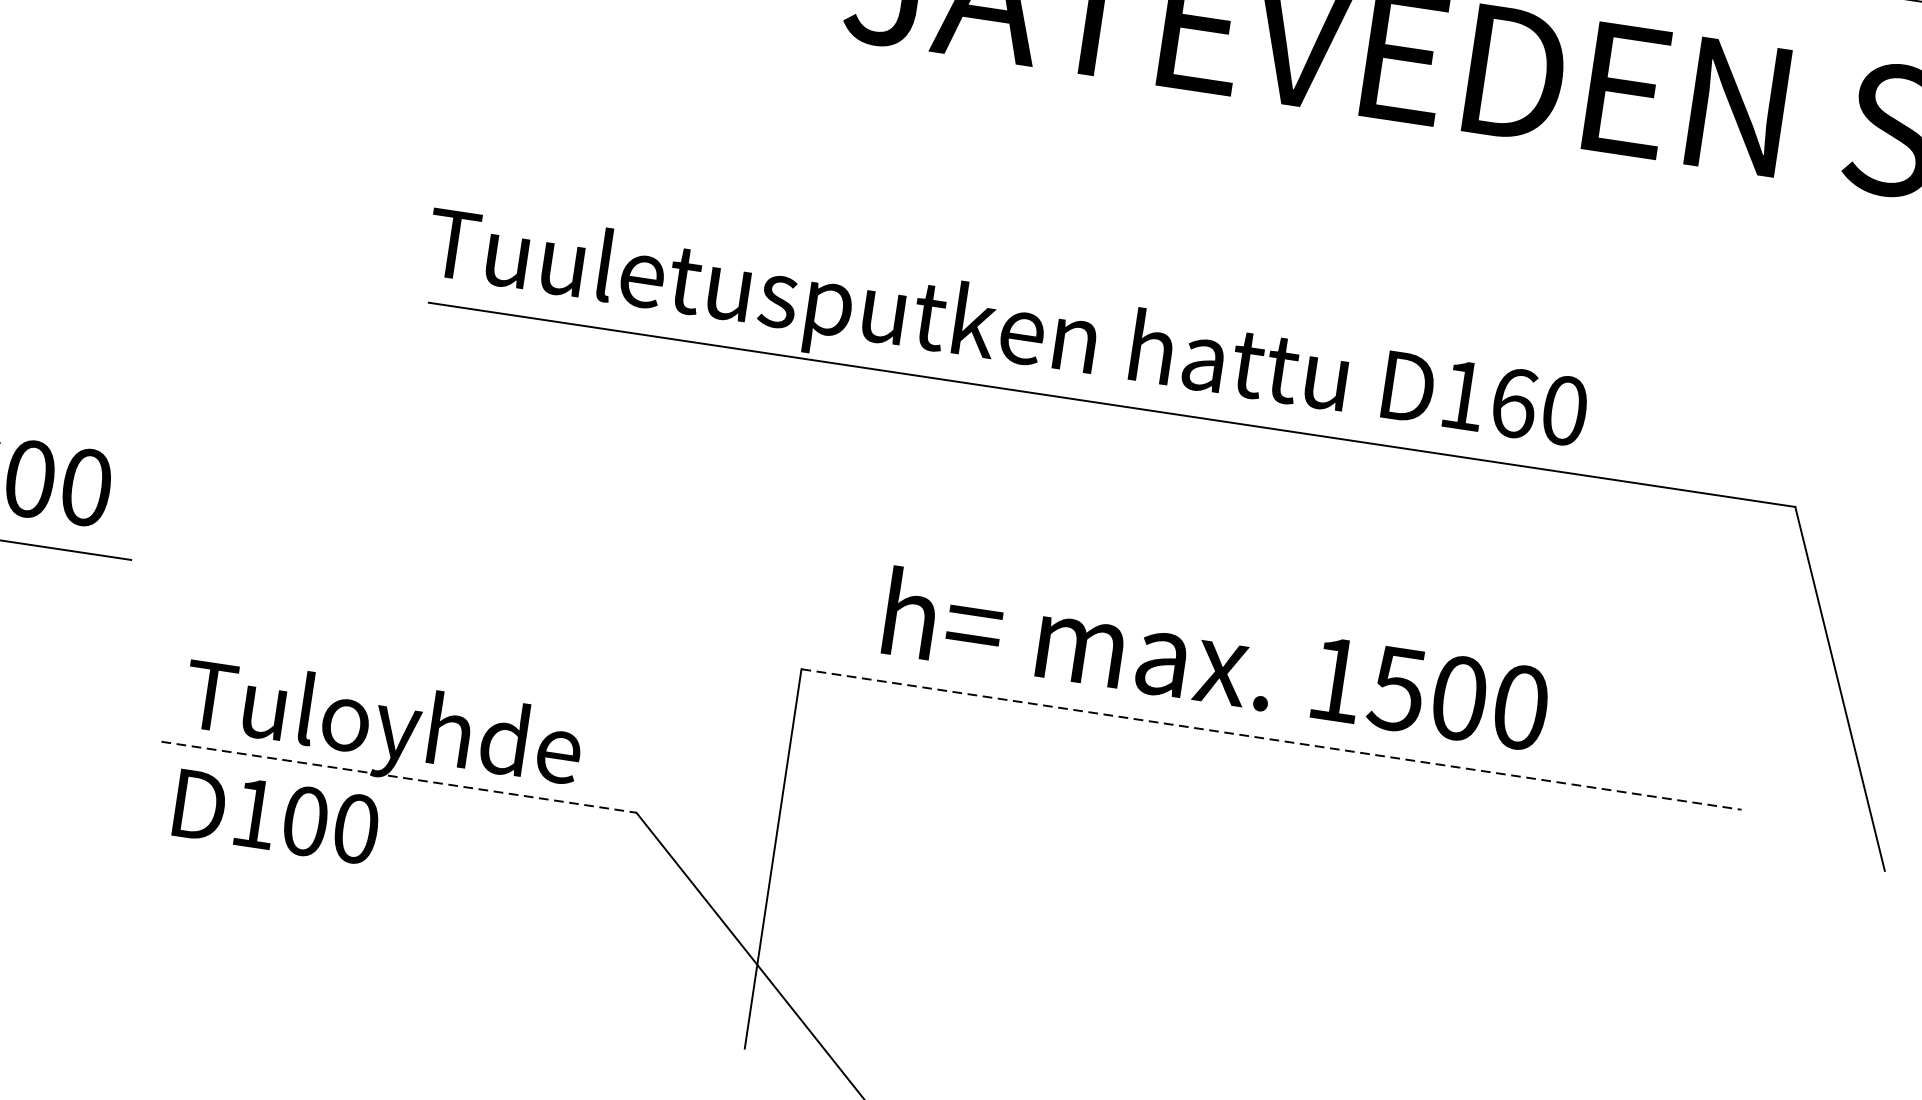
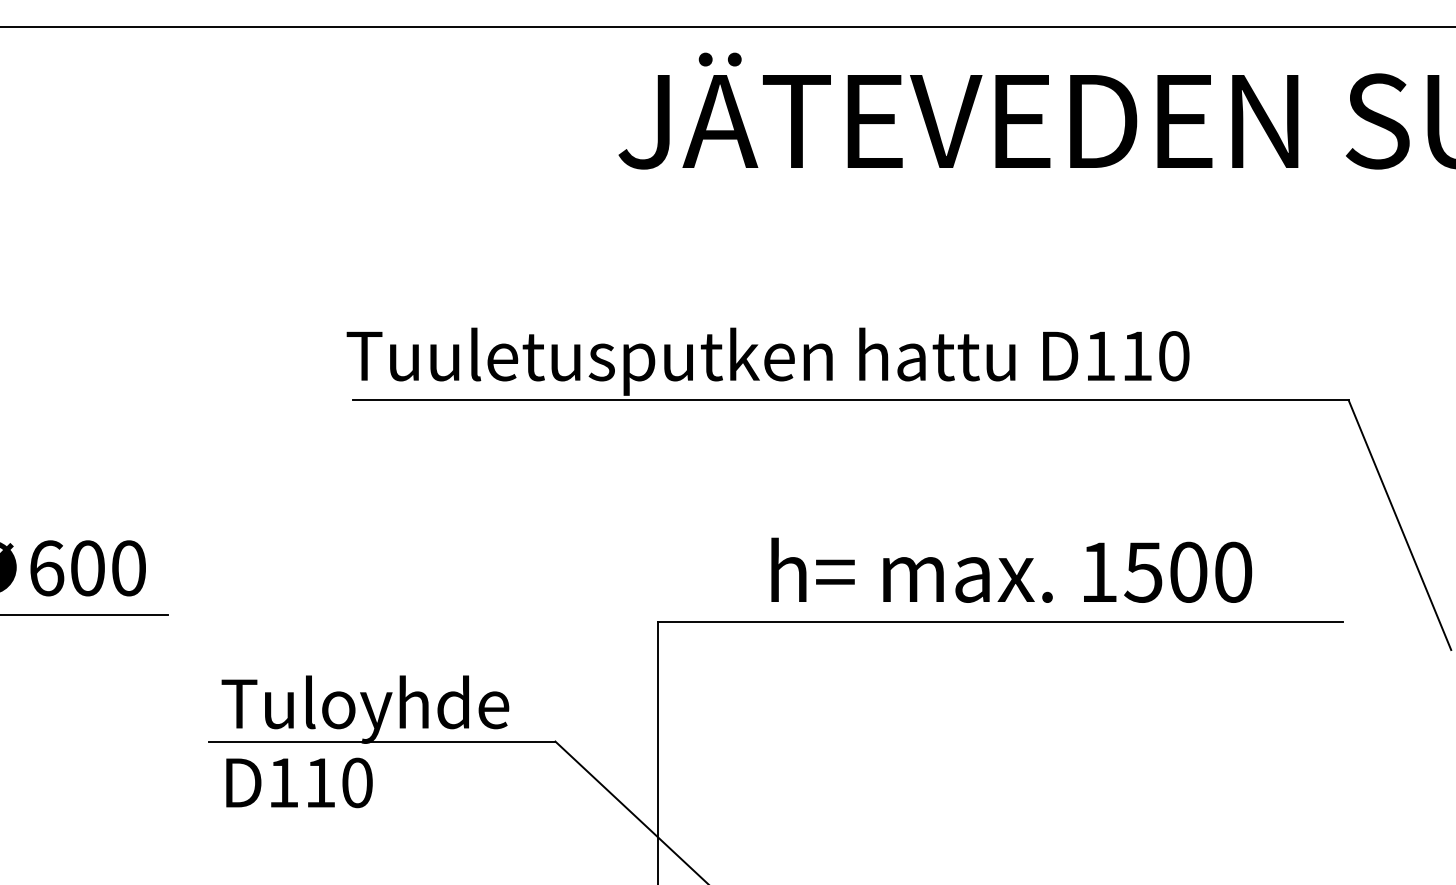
text: (1514, 403) -> (1137, 356), D160 -> D110
text: (1216, 658) -> (1011, 569), moved
line: (1272, 739) -> (1000, 621), dashed -> solid
line: (399, 777) -> (382, 741), dashed -> solid
text: (305, 820) -> (320, 782), D100 -> D110

